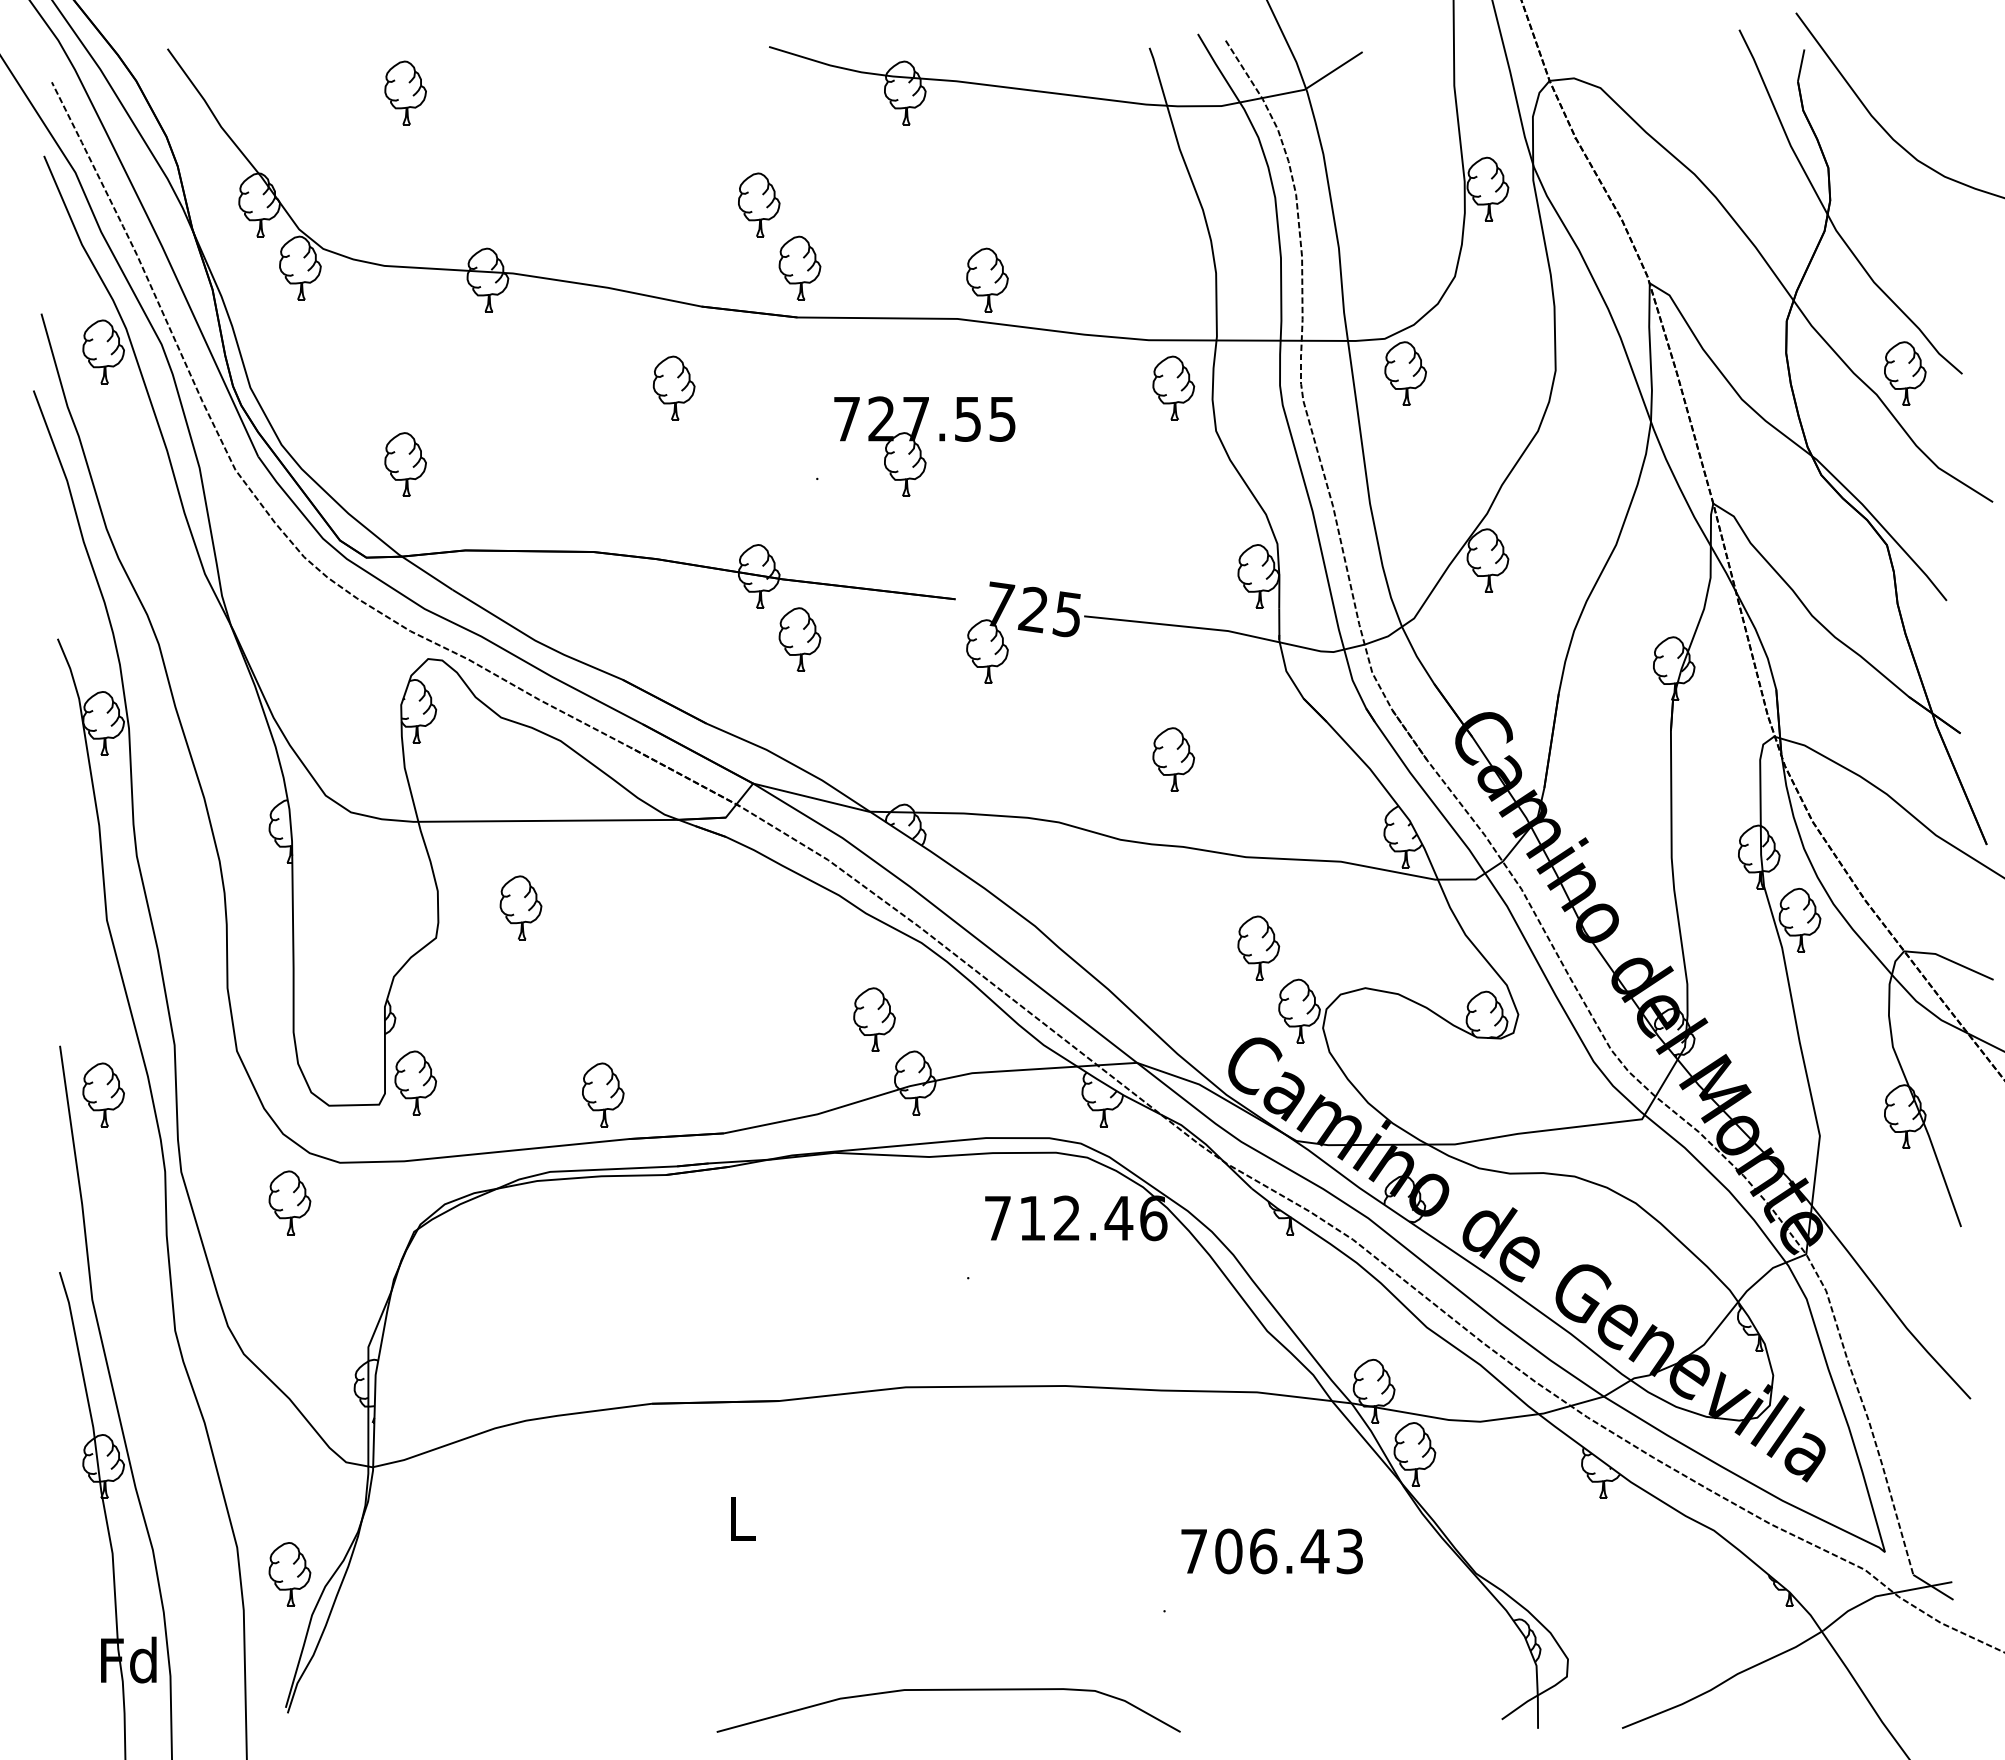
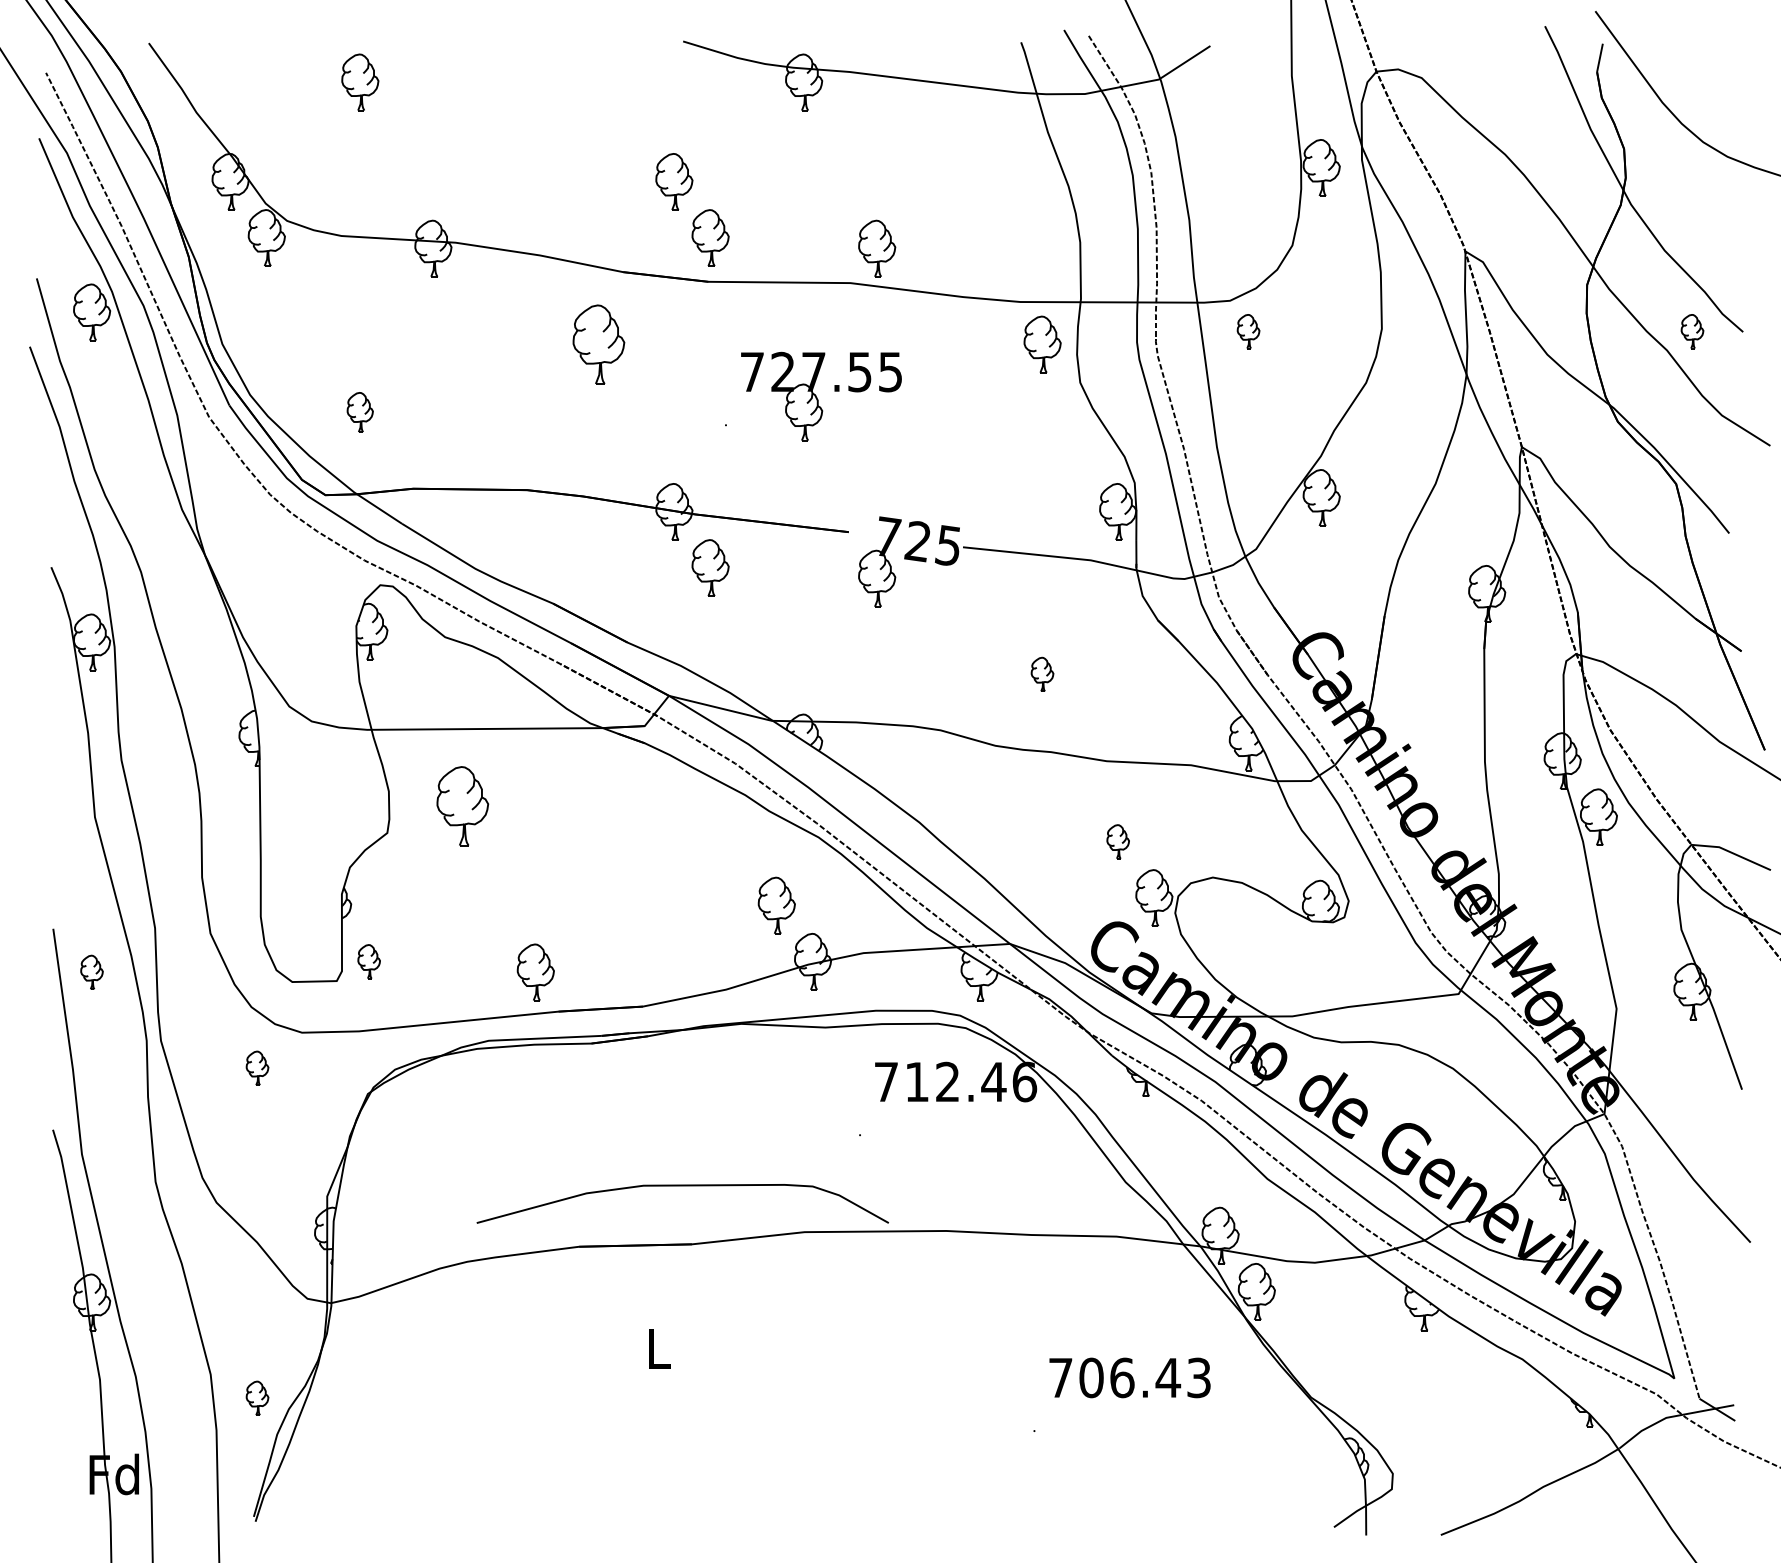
part: (1405, 373) -> (1248, 331), size x0.6
part: (1905, 373) -> (1692, 331), size x0.6
part: (673, 387) -> (598, 344), size x1.4
part: (405, 464) -> (360, 412), size x0.7
part: (1173, 759) -> (1042, 674), size x0.6
part: (520, 907) -> (462, 805), size x1.4
part: (1258, 947) -> (1117, 841), size x0.6
part: (415, 1082) -> (369, 961), size x0.6
part: (103, 1094) -> (91, 972), size x0.6
part: (289, 1202) -> (257, 1067), size x0.6
part: (289, 1574) -> (257, 1398), size x0.6
curve: (948, 1690) -> (682, 1186), moved

